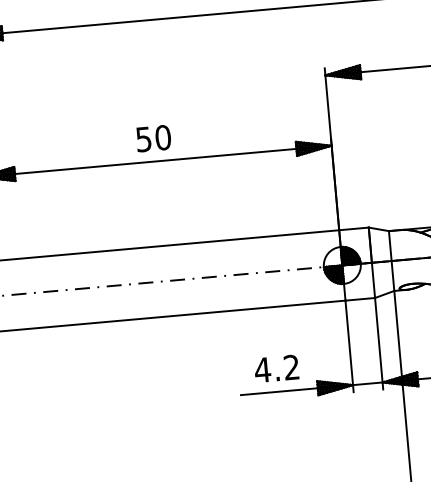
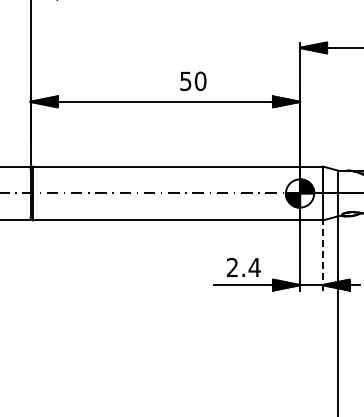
text: (153, 137) -> (193, 80), moved
line: (378, 342) -> (322, 254), solid -> dashed
text: (276, 367) -> (243, 266), 4.2 -> 2.4

